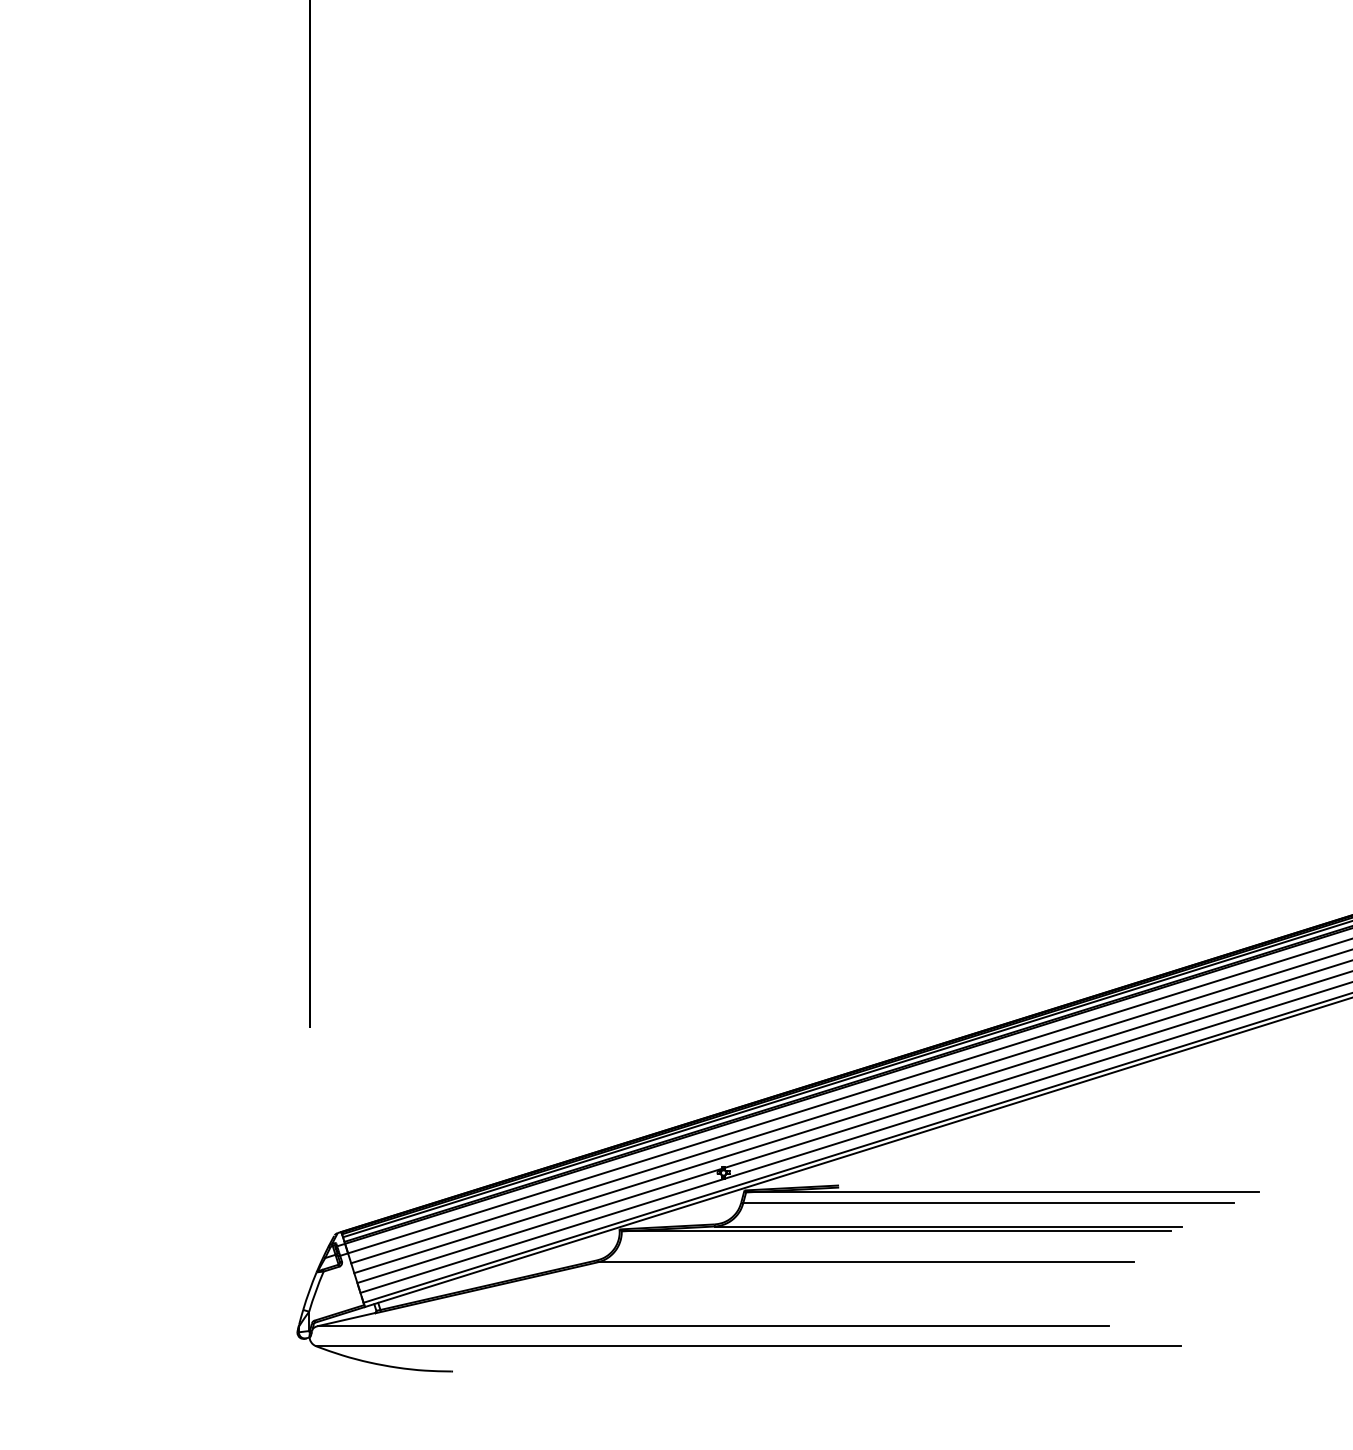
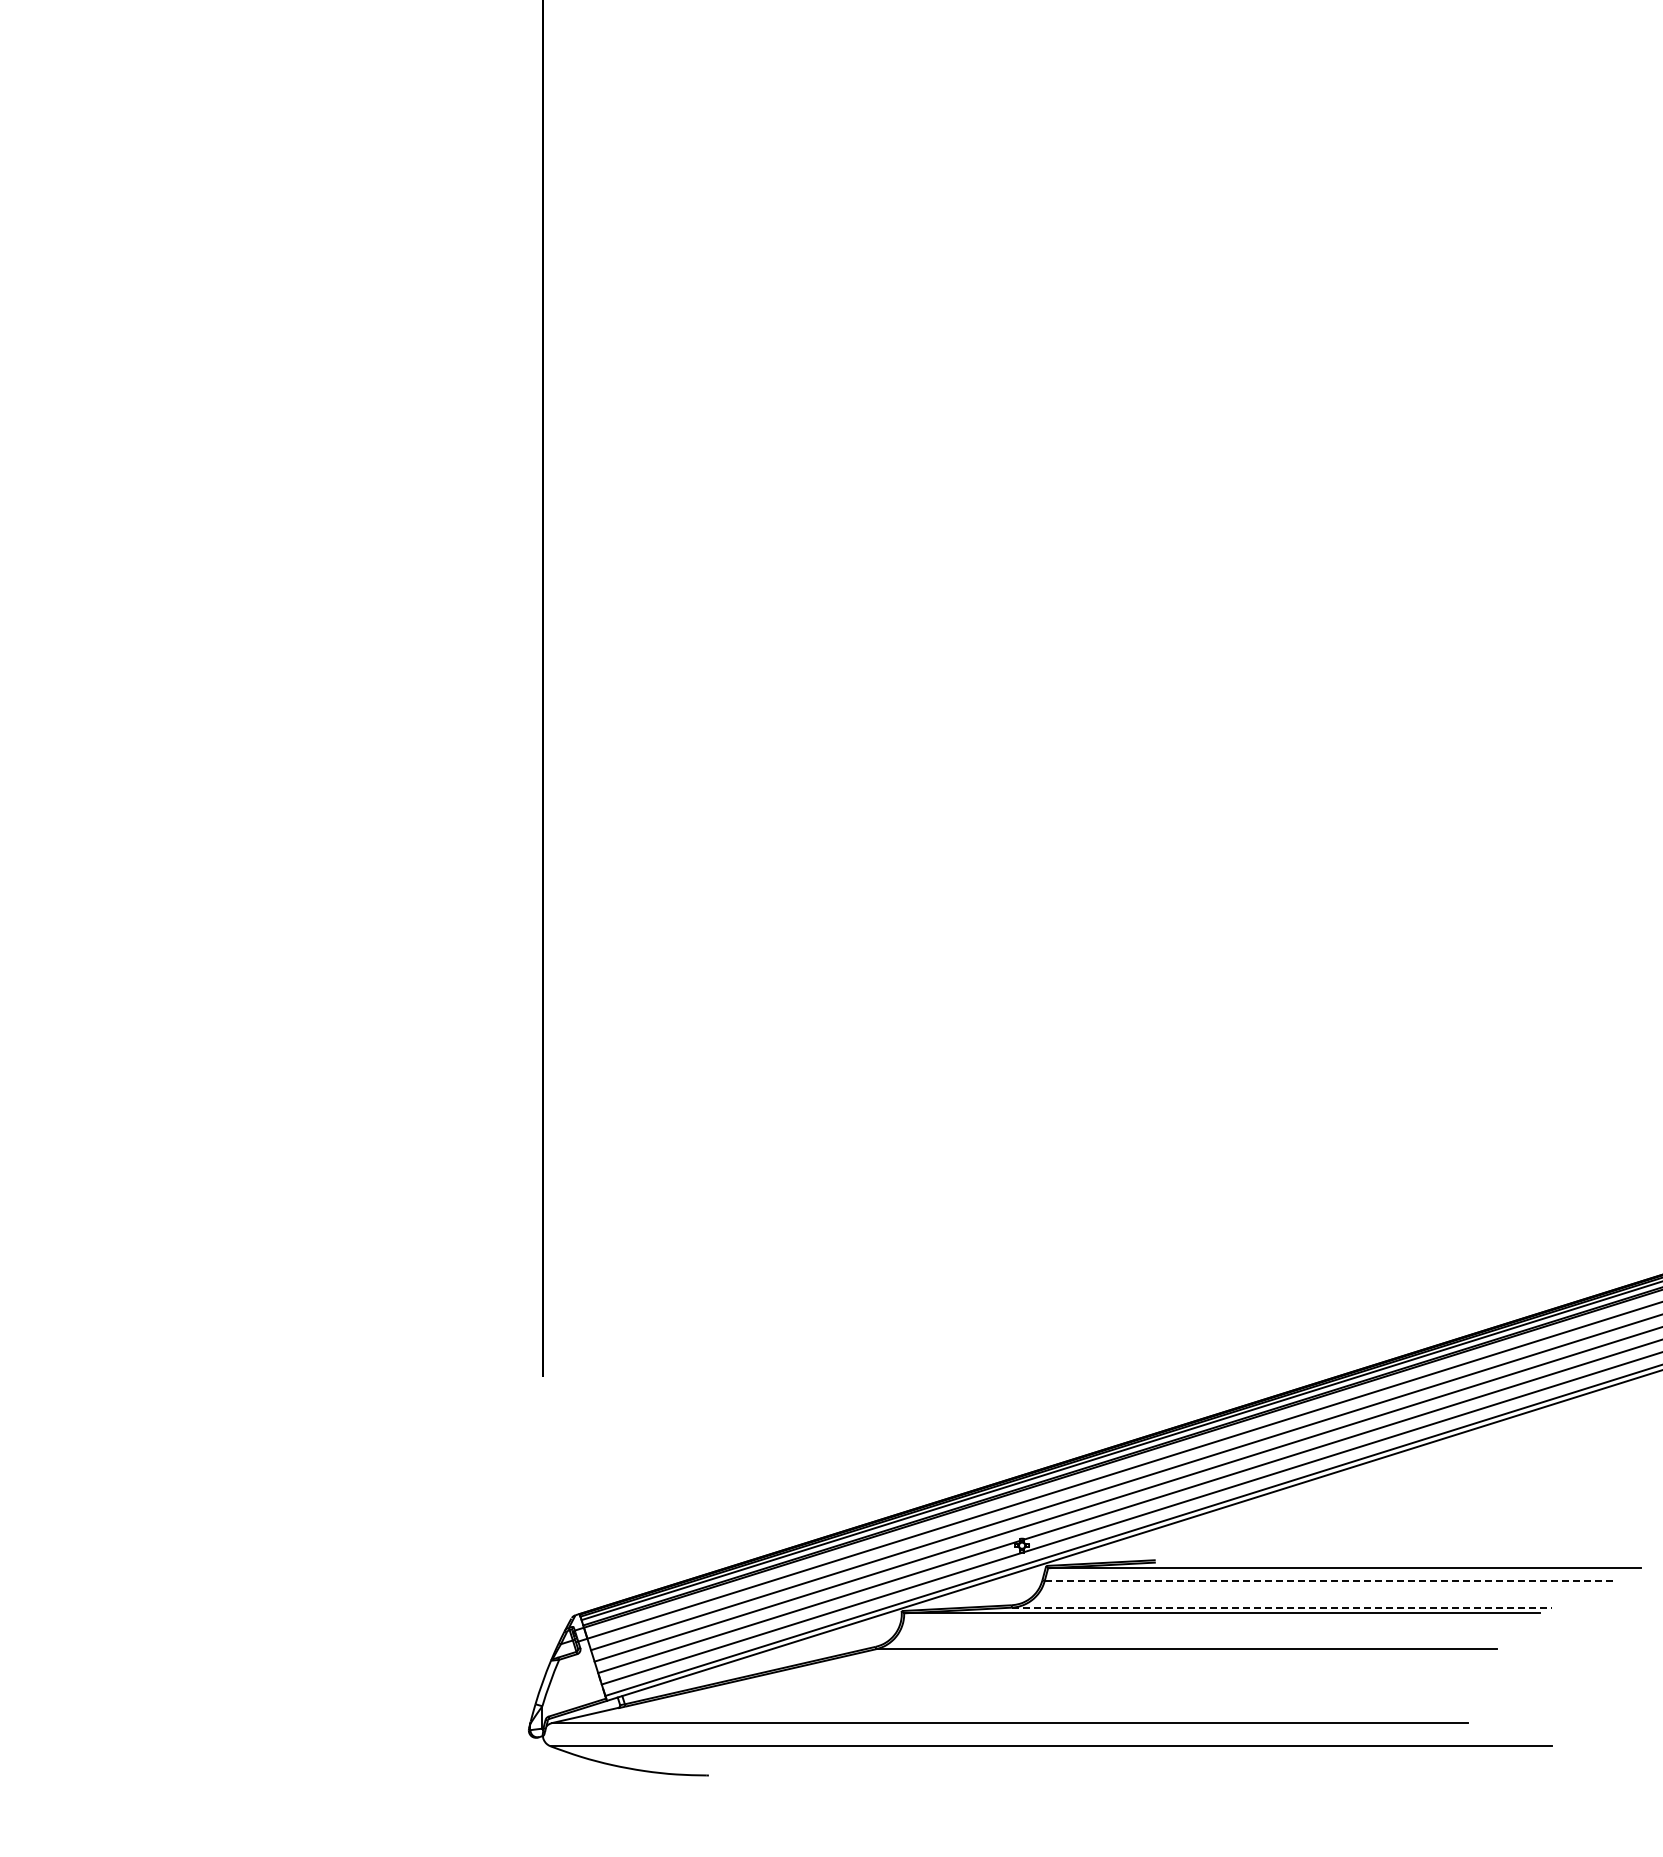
line: (988, 1203) -> (1328, 1580), solid -> dashed
line: (948, 1226) -> (1282, 1607), solid -> dashed

